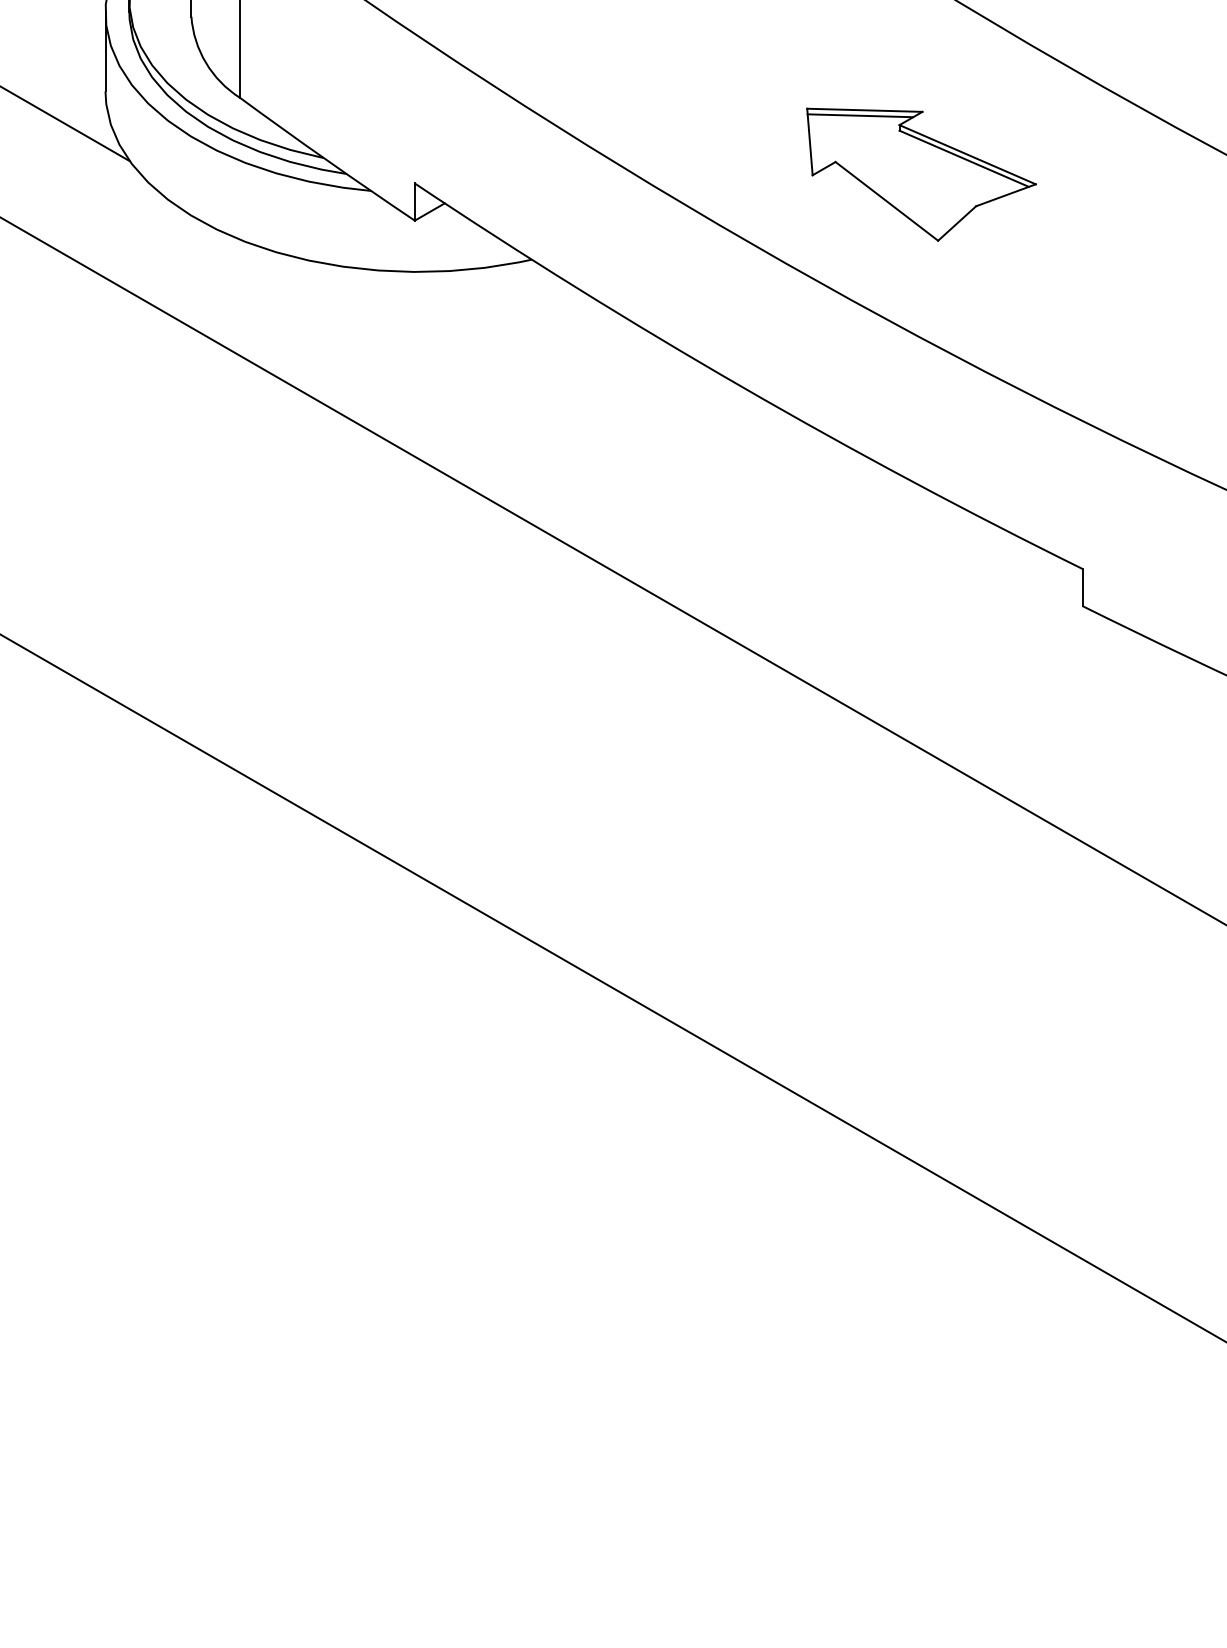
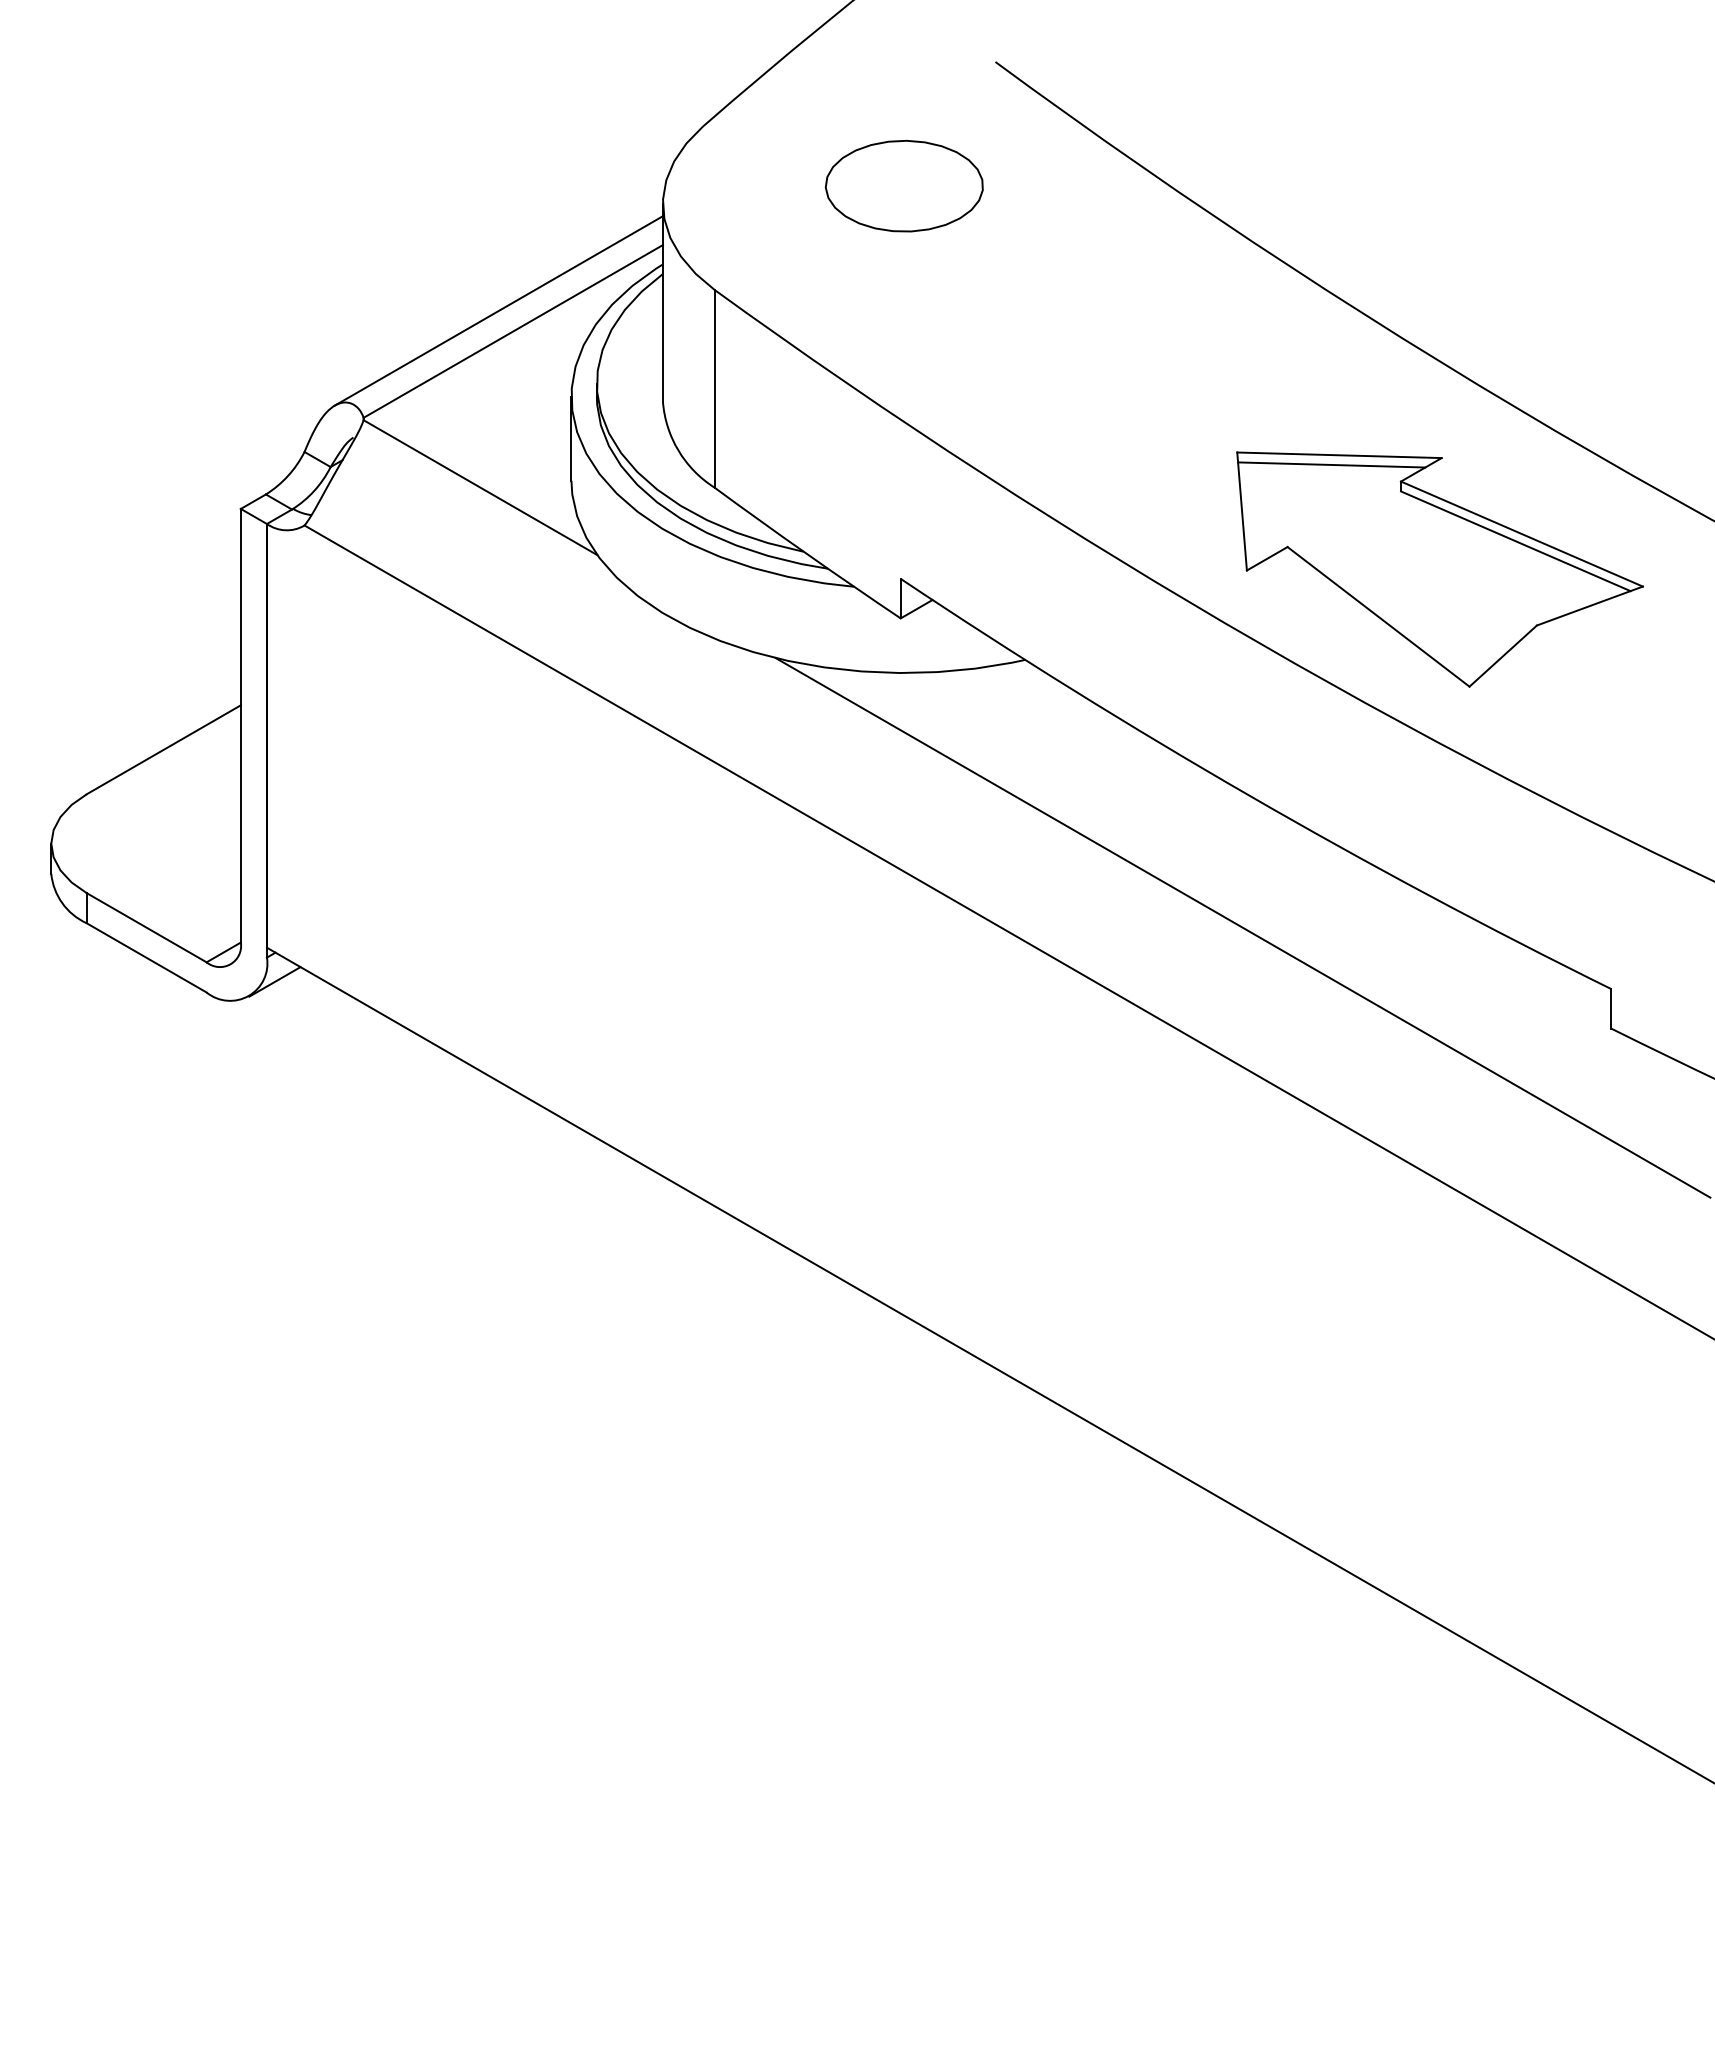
part: (921, 174) -> (1439, 569), size x1.67
line: (735, 511) -> (1242, 927), added

